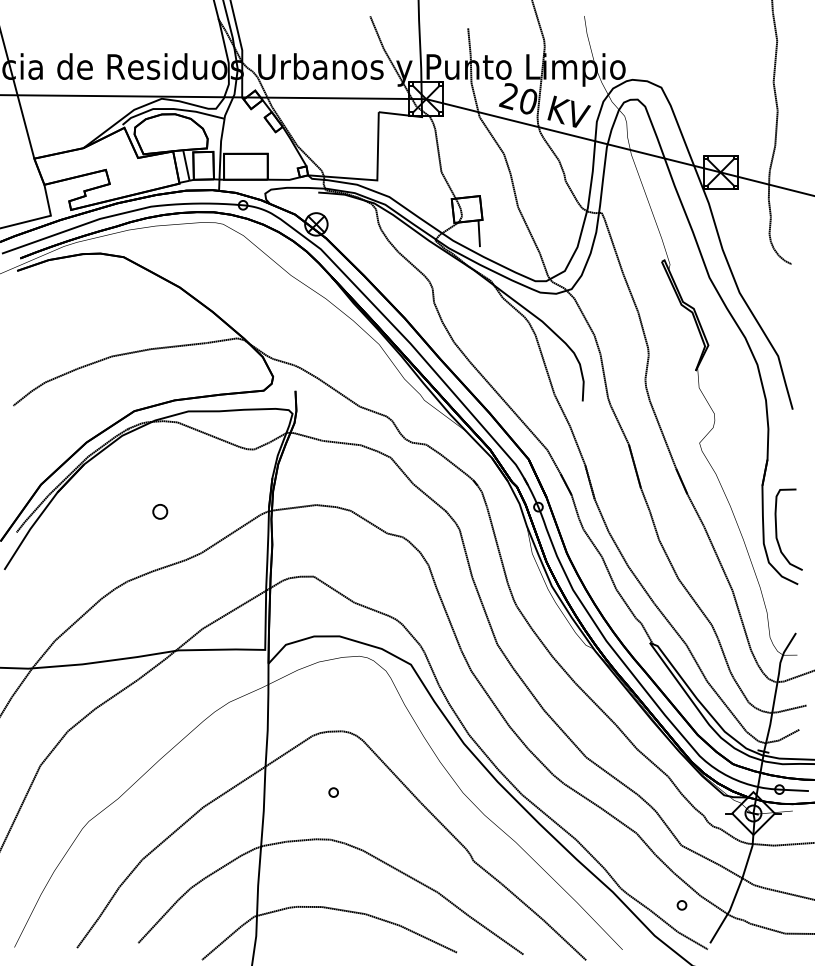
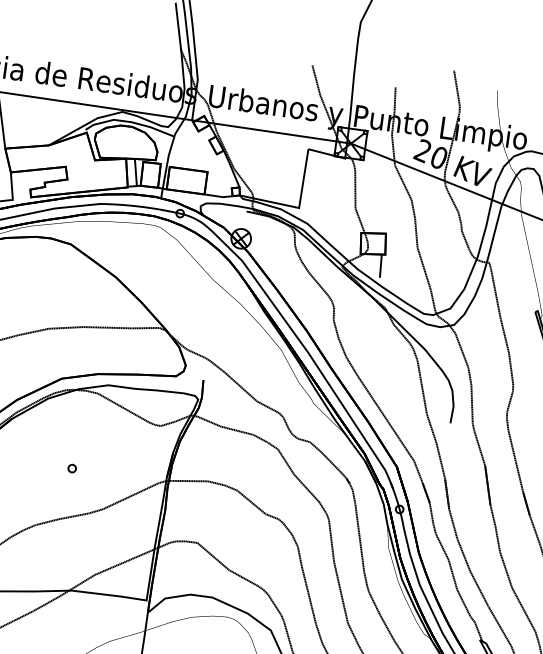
part: (159, 511) -> (71, 468), size x0.62

